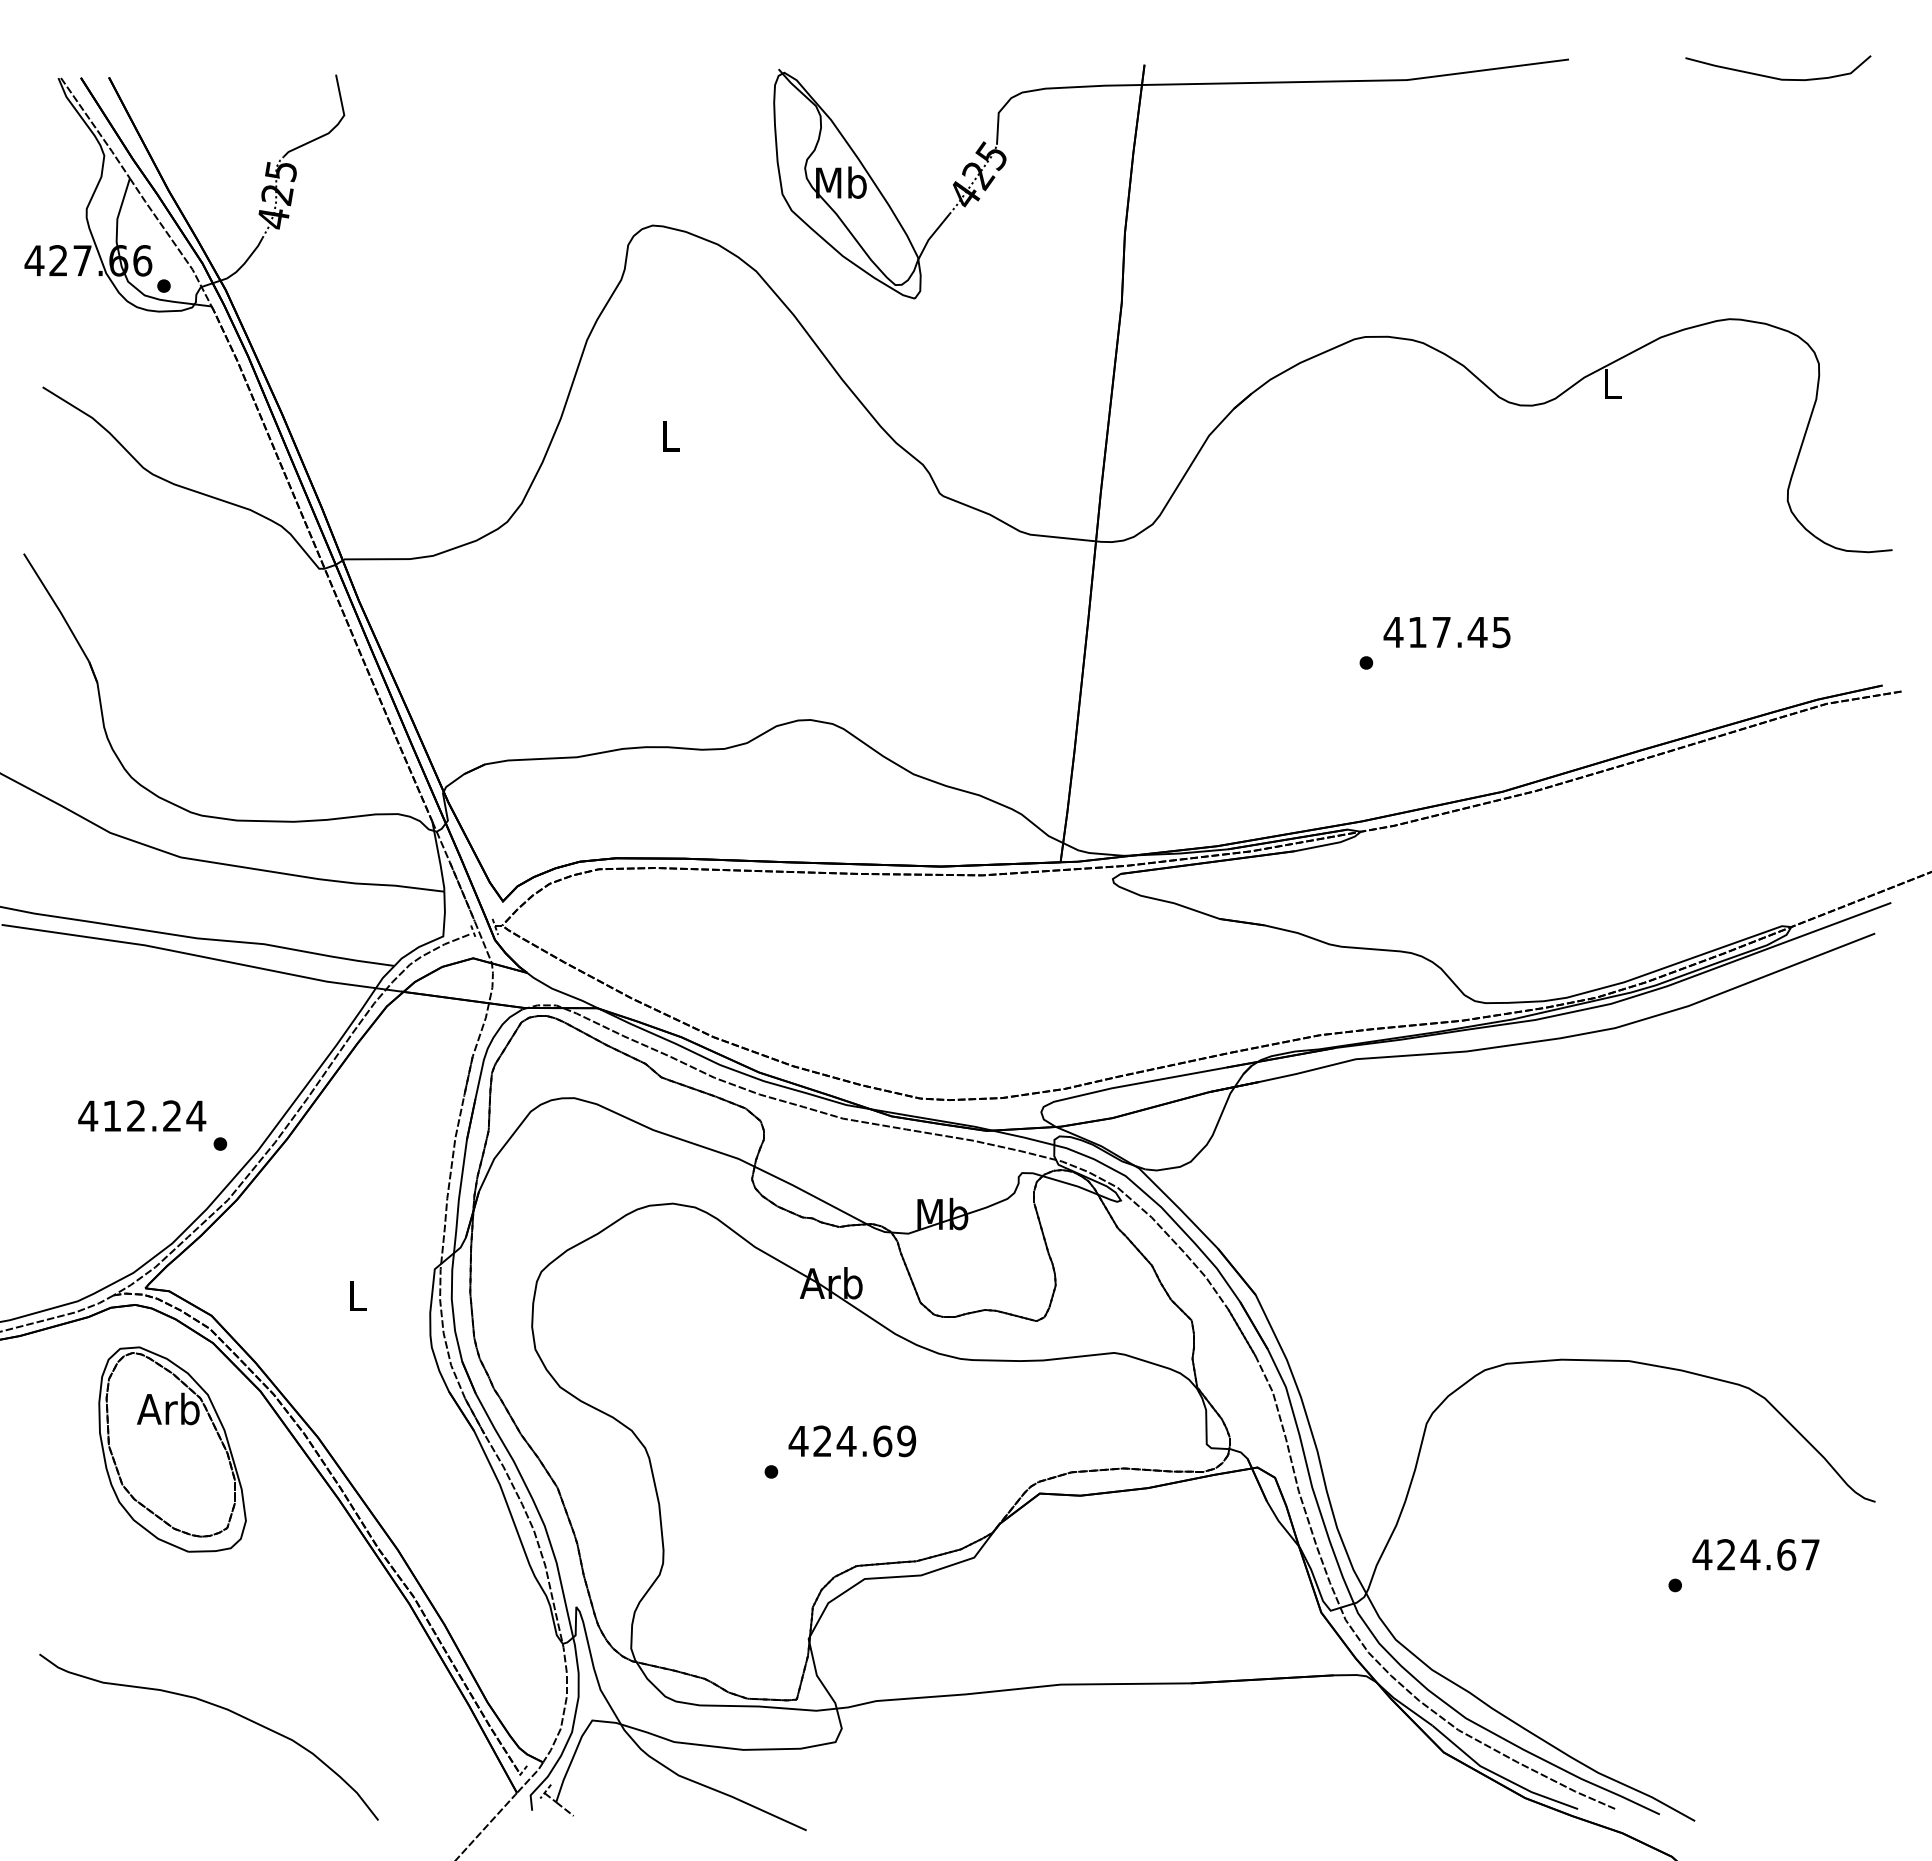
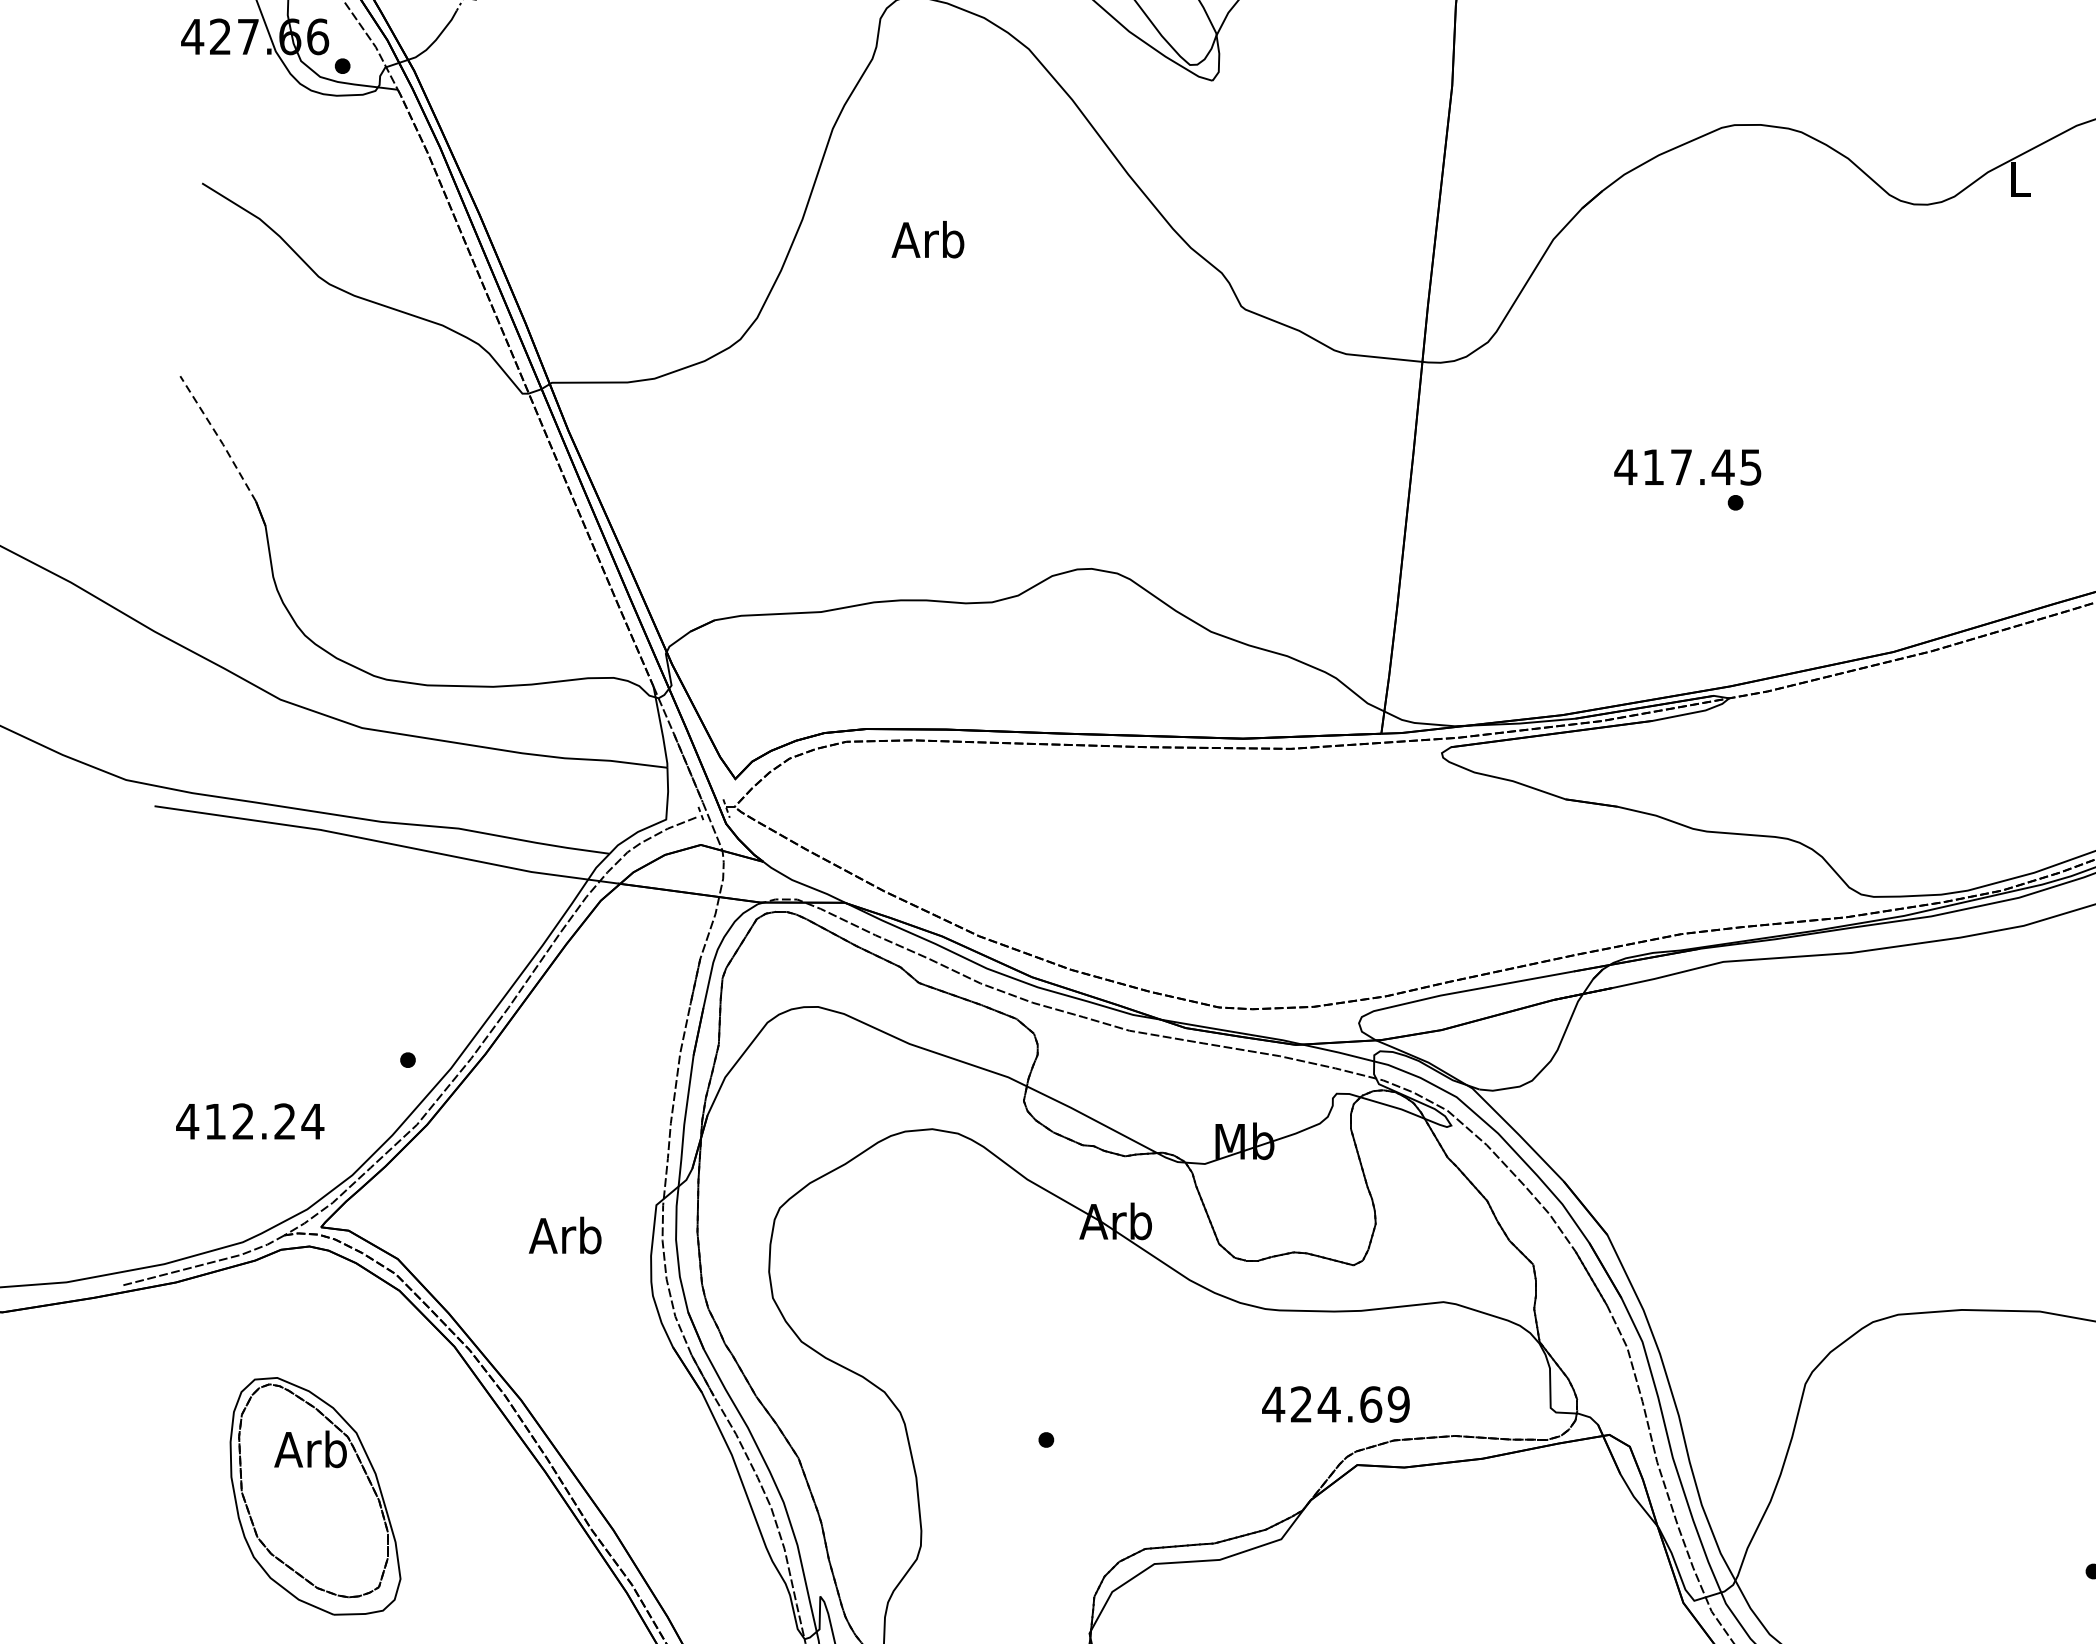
text: (668, 435) -> (927, 239), L -> Arb
line: (57, 607) -> (219, 438), solid -> dashed
text: (1446, 632) -> (1687, 467), moved
text: (142, 1115) -> (250, 1120), moved
text: (355, 1295) -> (564, 1235), L -> Arb
text: (852, 1441) -> (1336, 1404), moved
part: (172, 1449) -> (315, 1496), moved

